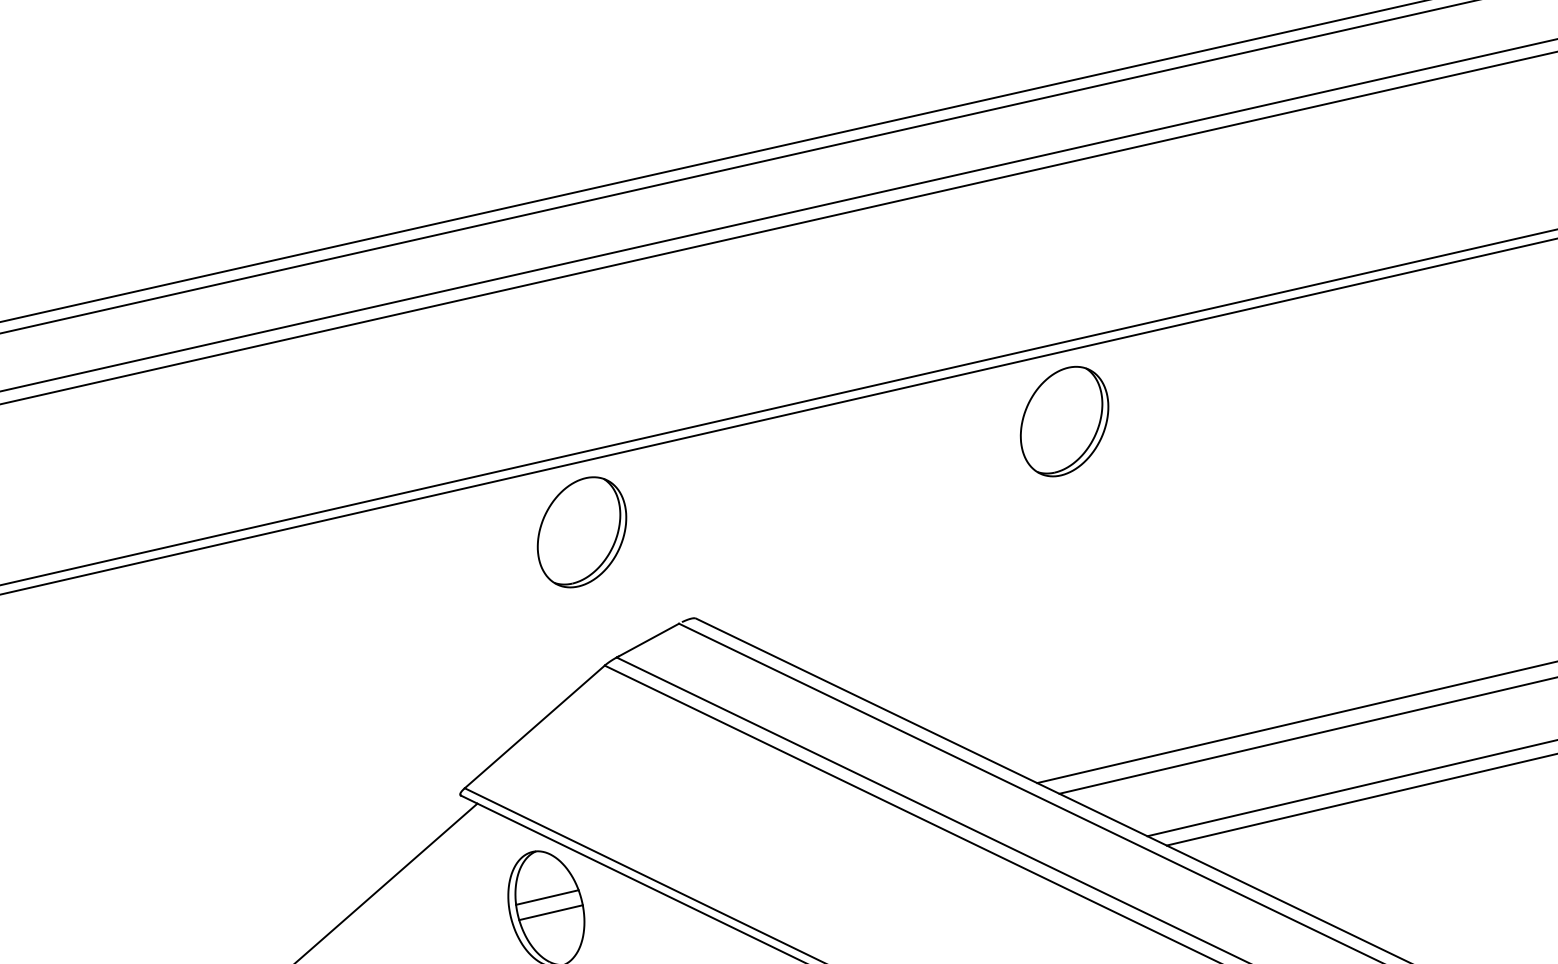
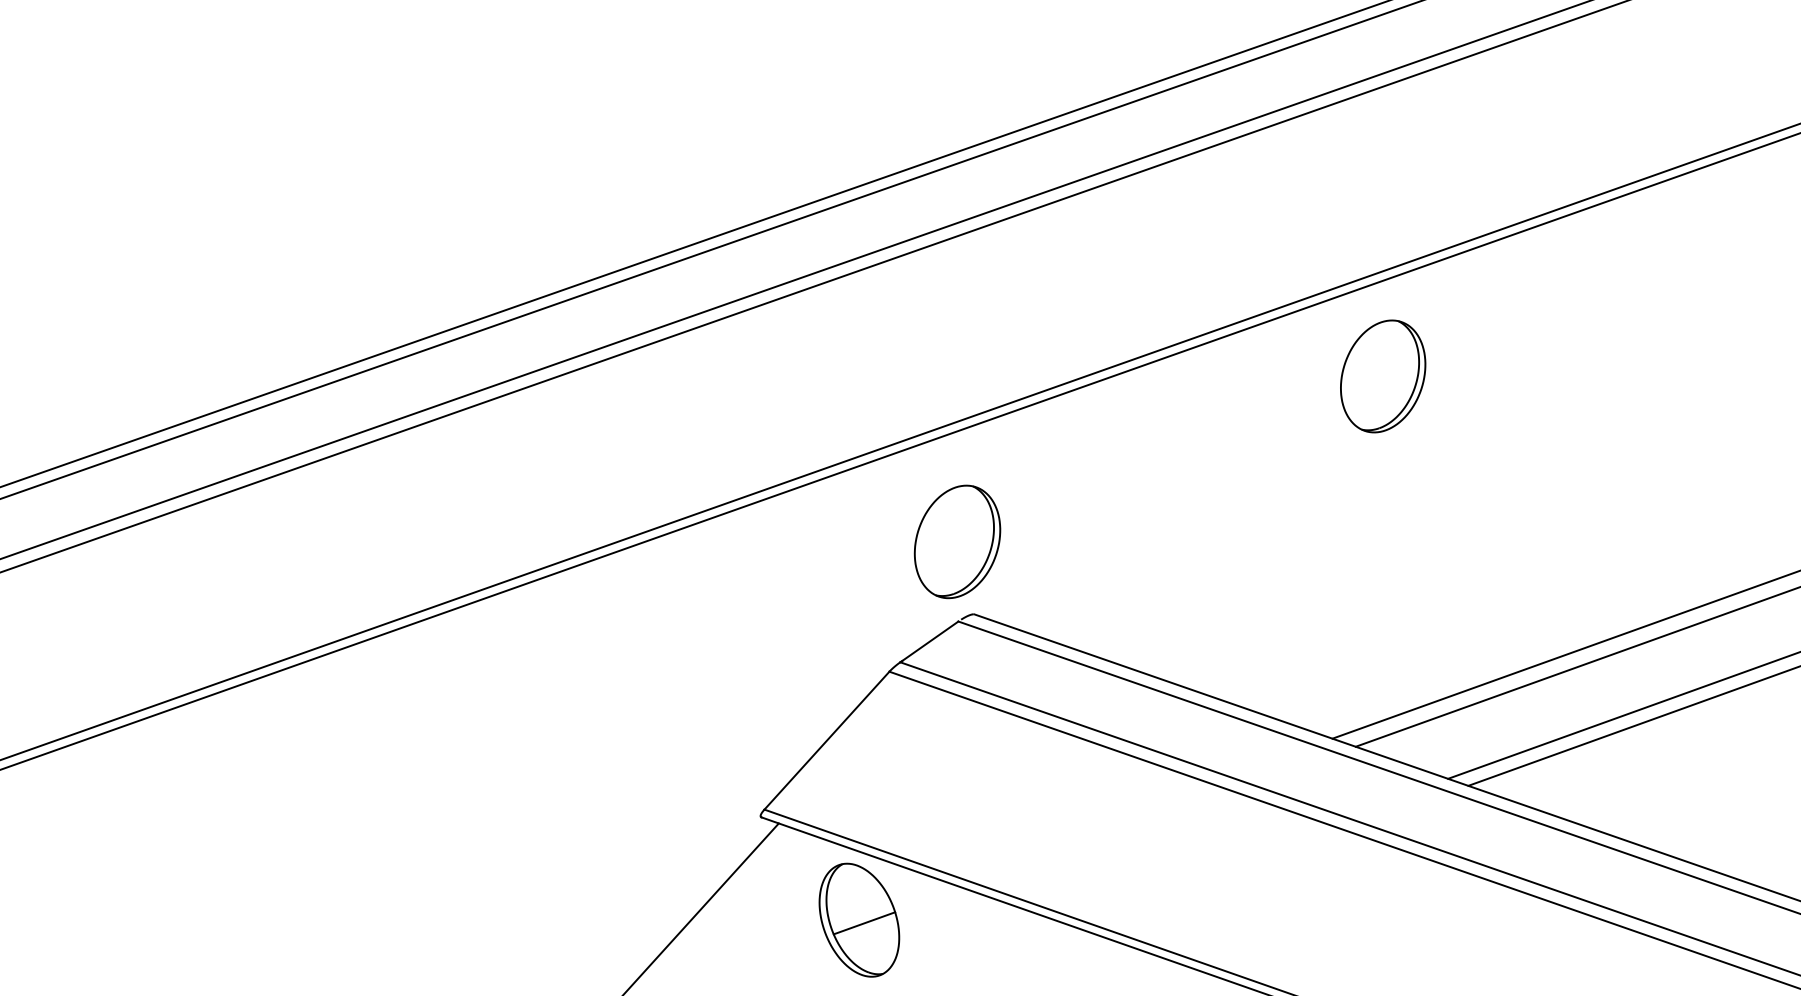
part: (1064, 421) -> (1383, 376), moved
part: (582, 531) -> (957, 541), moved
line: (546, 897) -> (858, 908), removed

